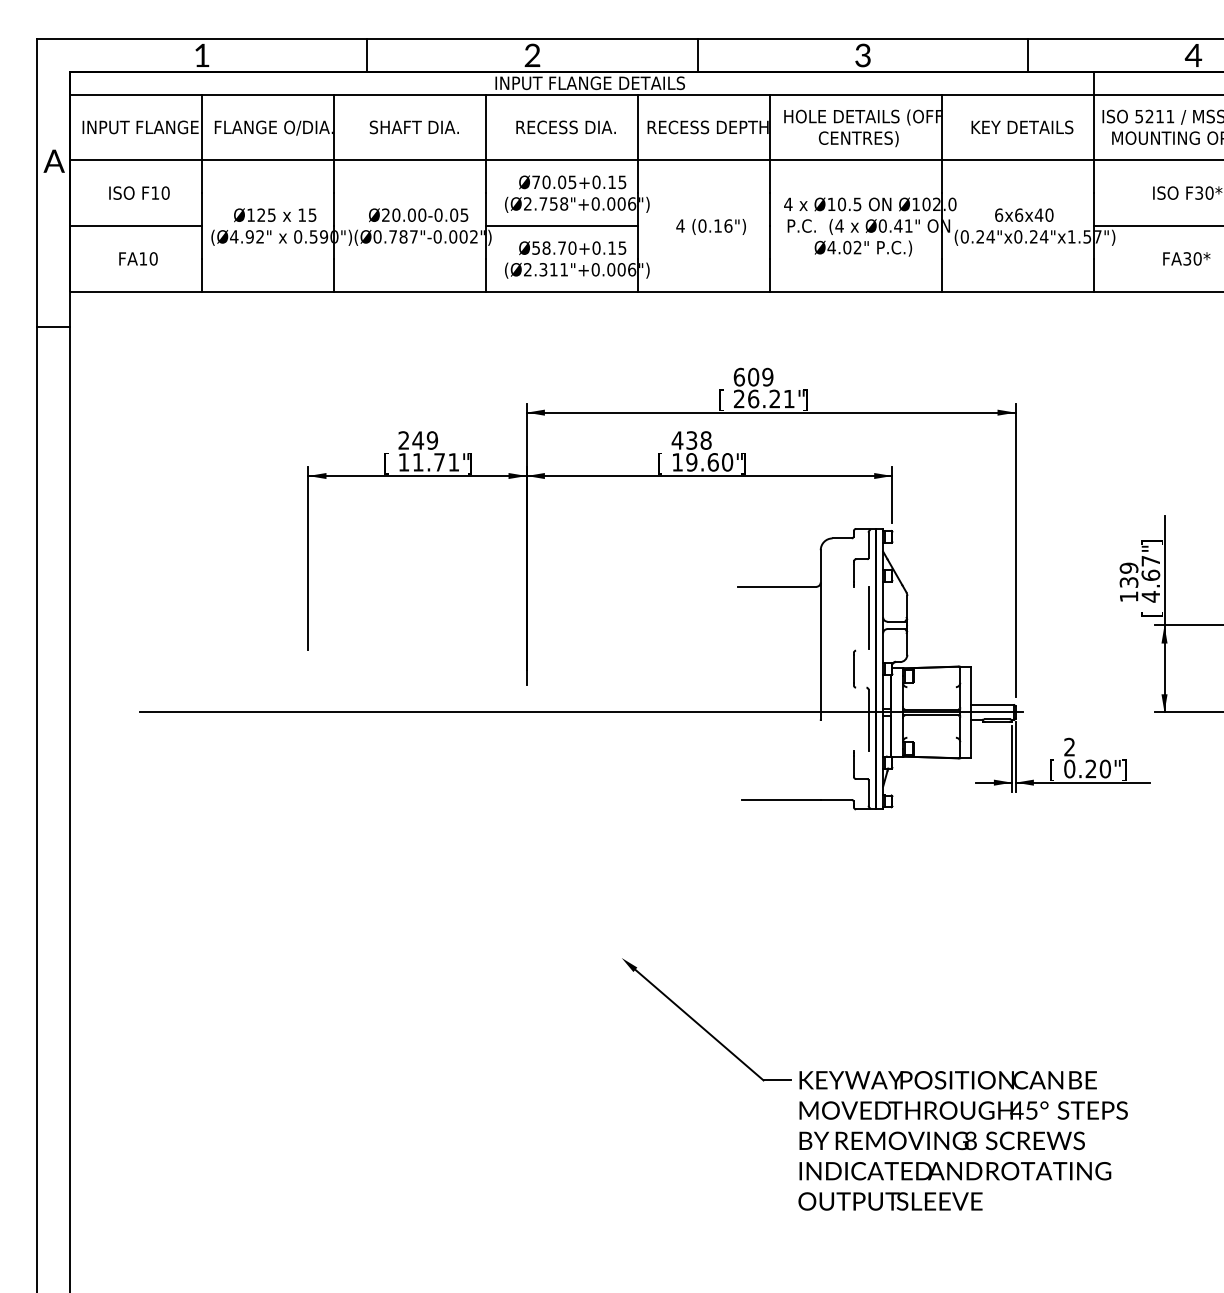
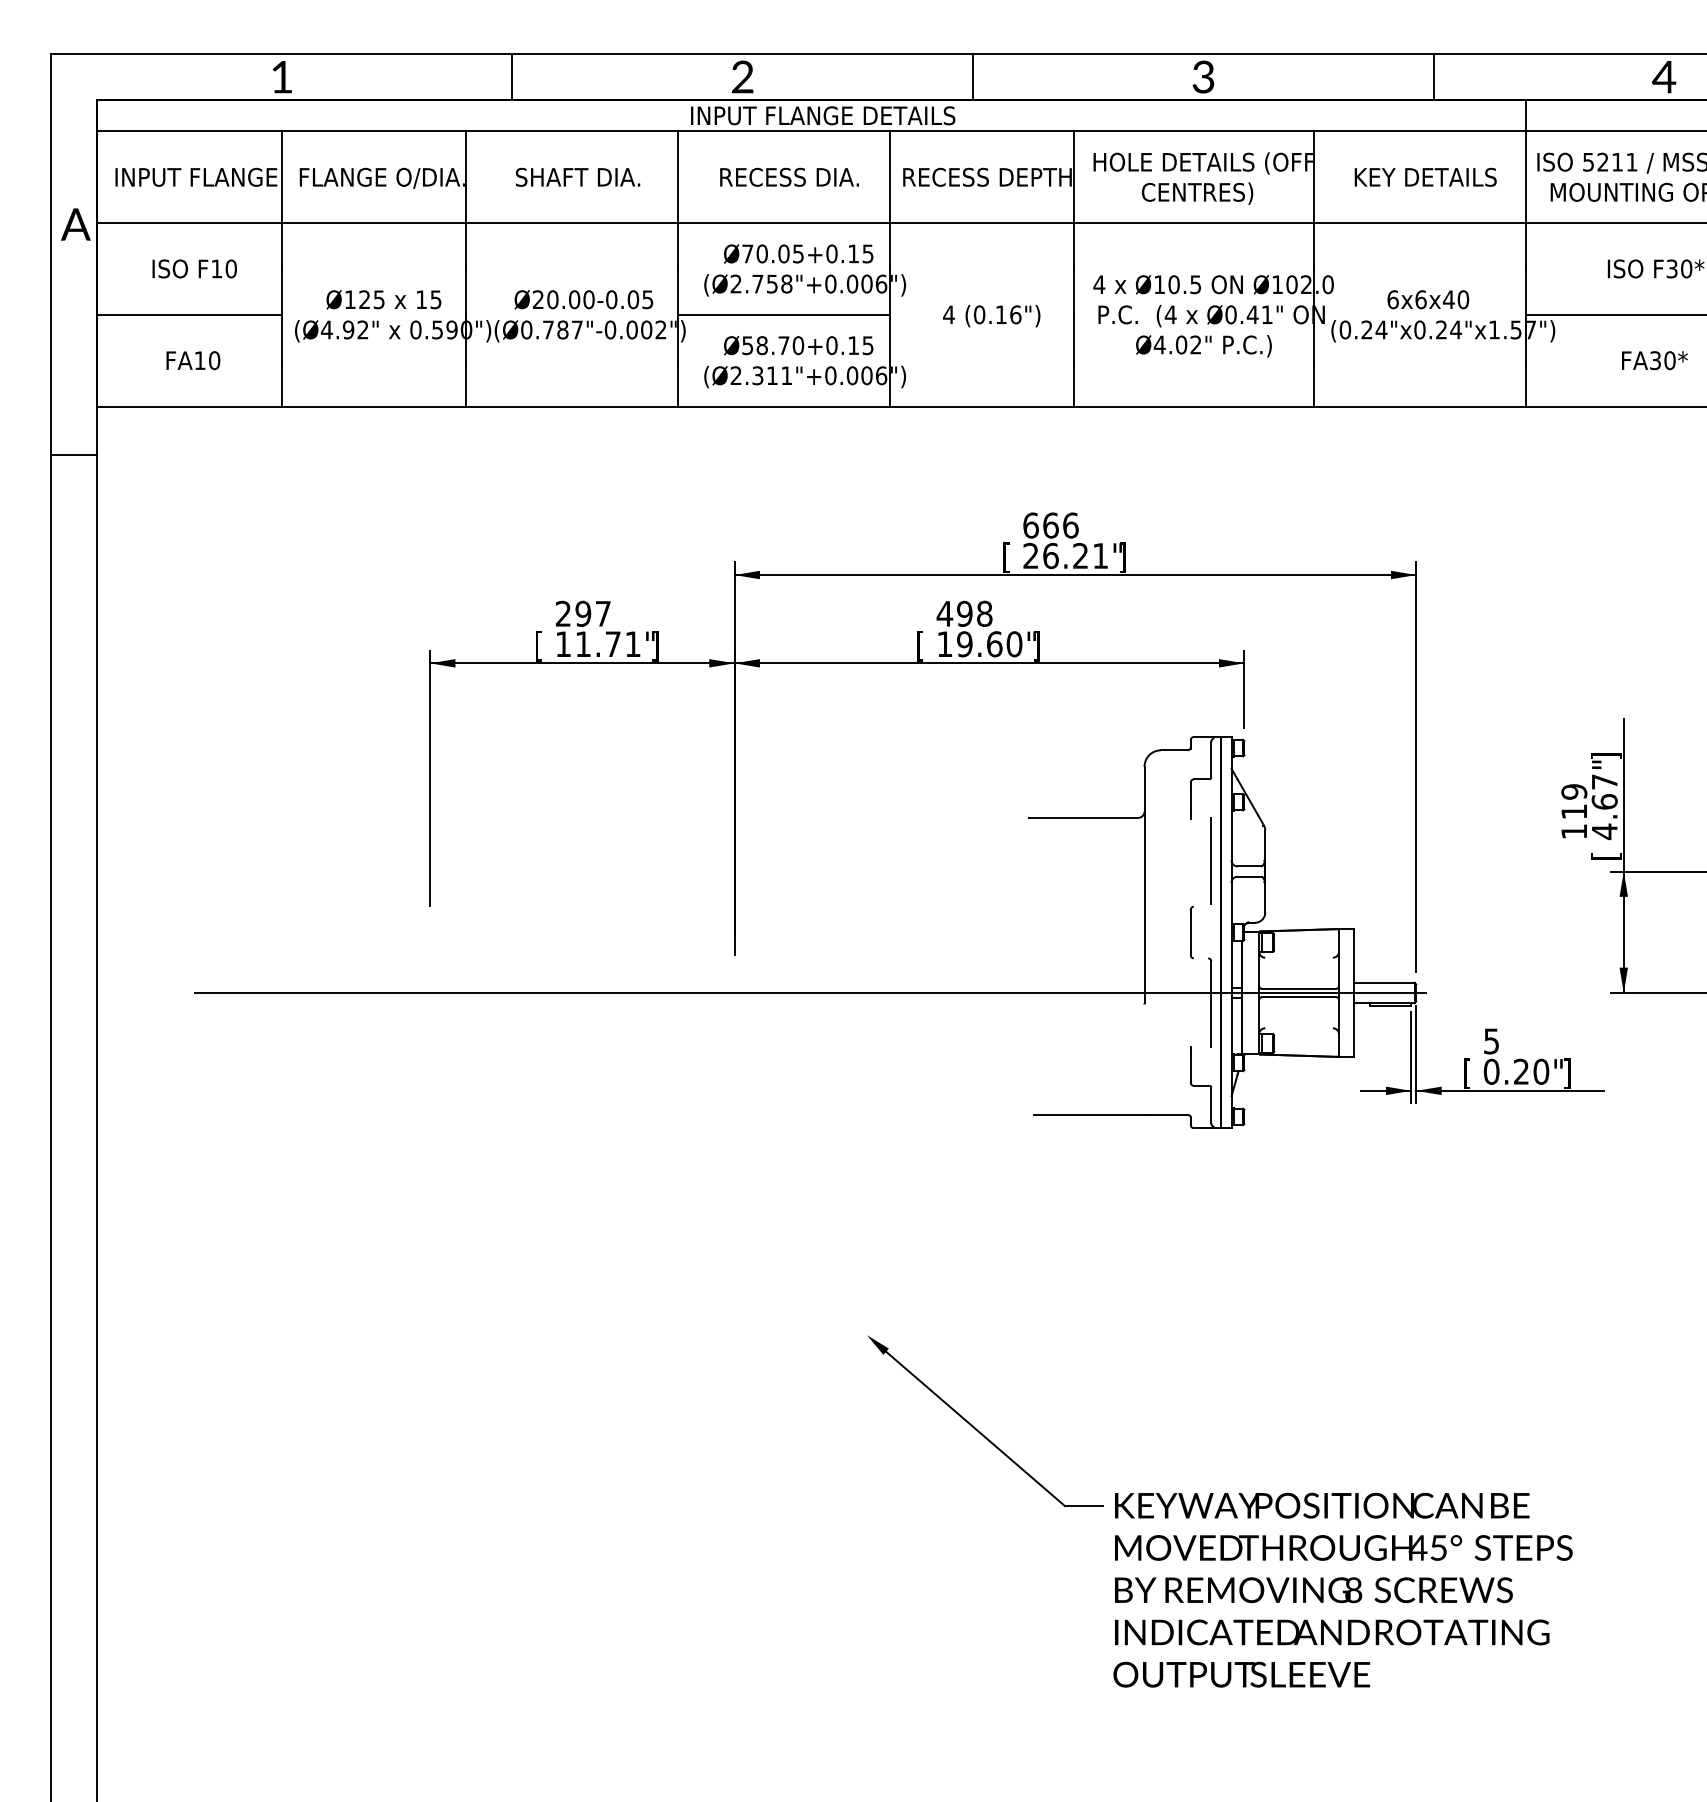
text: (760, 377) -> (1060, 525), 609 -> 666
text: (424, 440) -> (592, 613), 249 -> 297
text: (691, 440) -> (964, 613), 438 -> 498
text: (1129, 582) -> (1574, 811), 139 -> 119
text: (1069, 747) -> (1491, 1041), 2 -> 5

